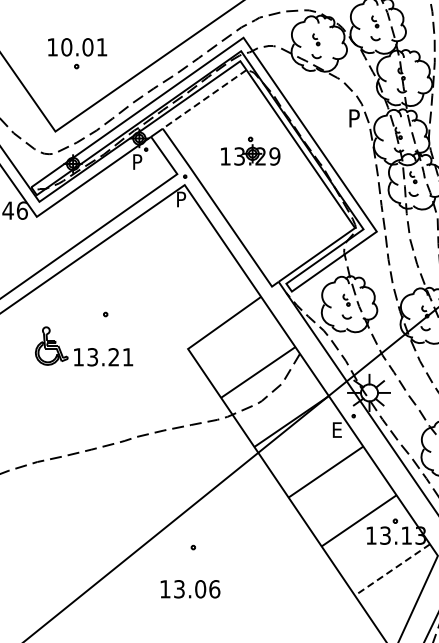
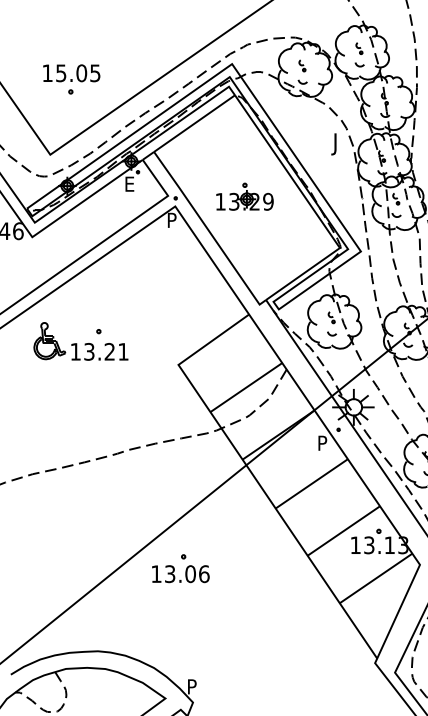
text: (84, 47) -> (78, 73), 10.01 -> 15.05
line: (204, 99) -> (194, 123), dashed -> solid
text: (352, 120) -> (337, 144), P -> J
part: (250, 150) -> (244, 196), moved
text: (138, 161) -> (130, 183), P -> E
part: (83, 346) -> (80, 341), moved
text: (338, 429) -> (323, 442), E -> P
line: (392, 569) -> (376, 578), dashed -> solid
text: (190, 589) -> (180, 574), moved

